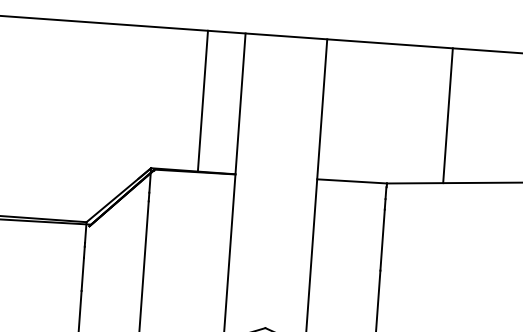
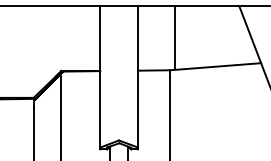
line: (204, 100) -> (83, 38), removed
line: (447, 116) -> (174, 37), moved

